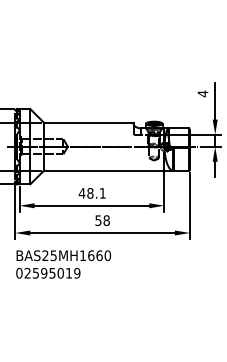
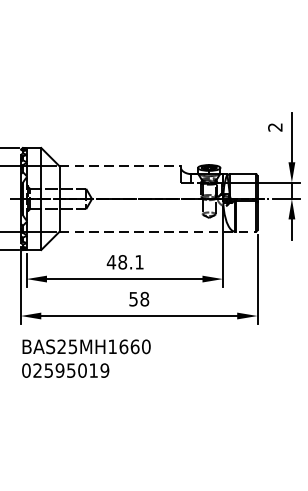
text: (202, 93) -> (274, 126), 4 -> 2
line: (88, 122) -> (120, 166), solid -> dashed
line: (116, 170) -> (158, 231), solid -> dashed

